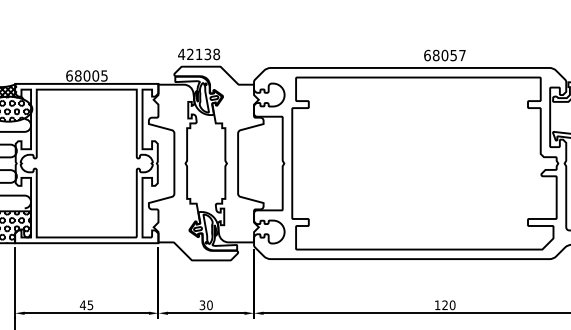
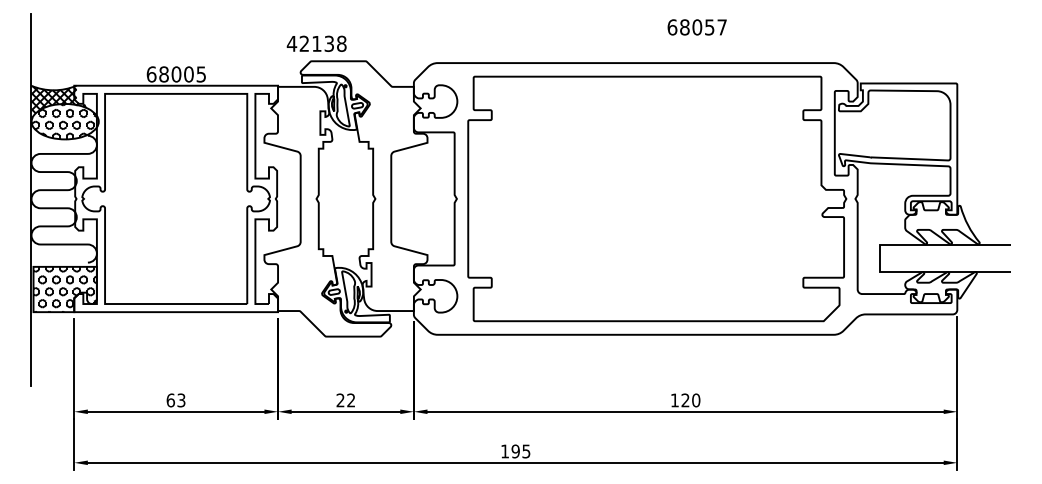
text: (198, 54) -> (316, 43), moved
text: (444, 55) -> (696, 27), moved
text: (86, 305) -> (175, 400), 45 -> 63
text: (205, 305) -> (345, 400), 30 -> 22

